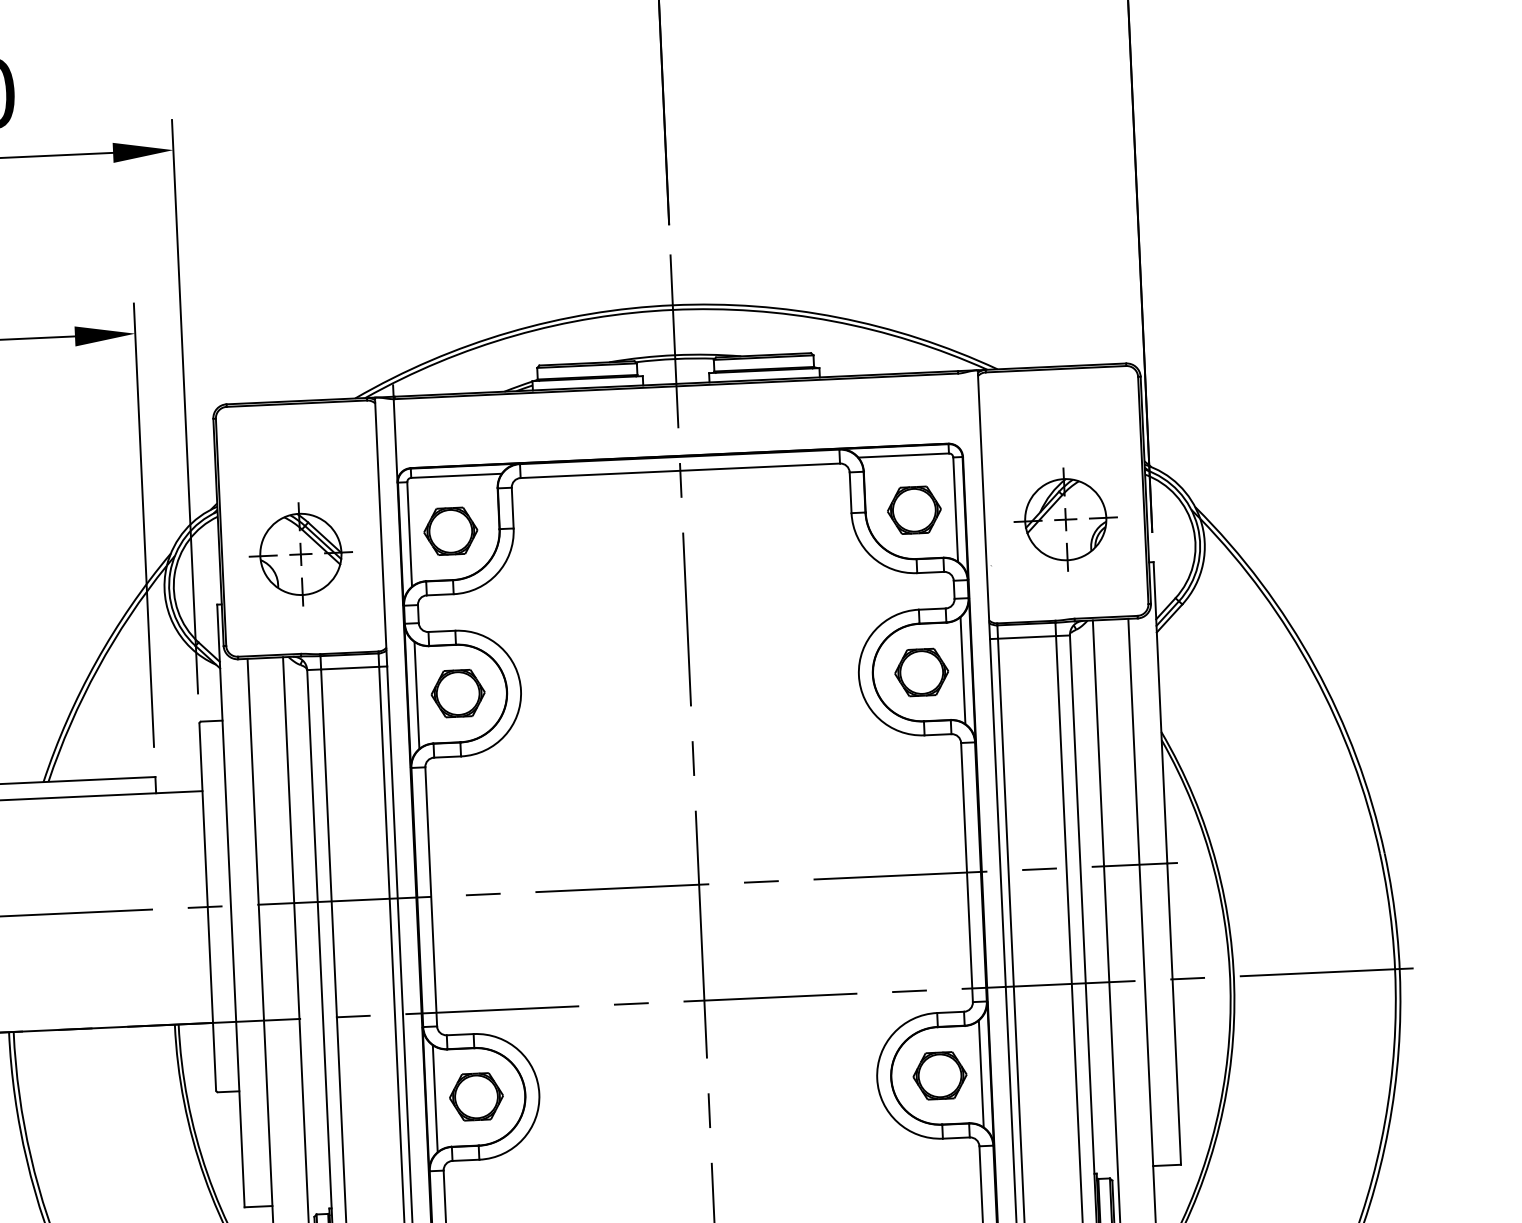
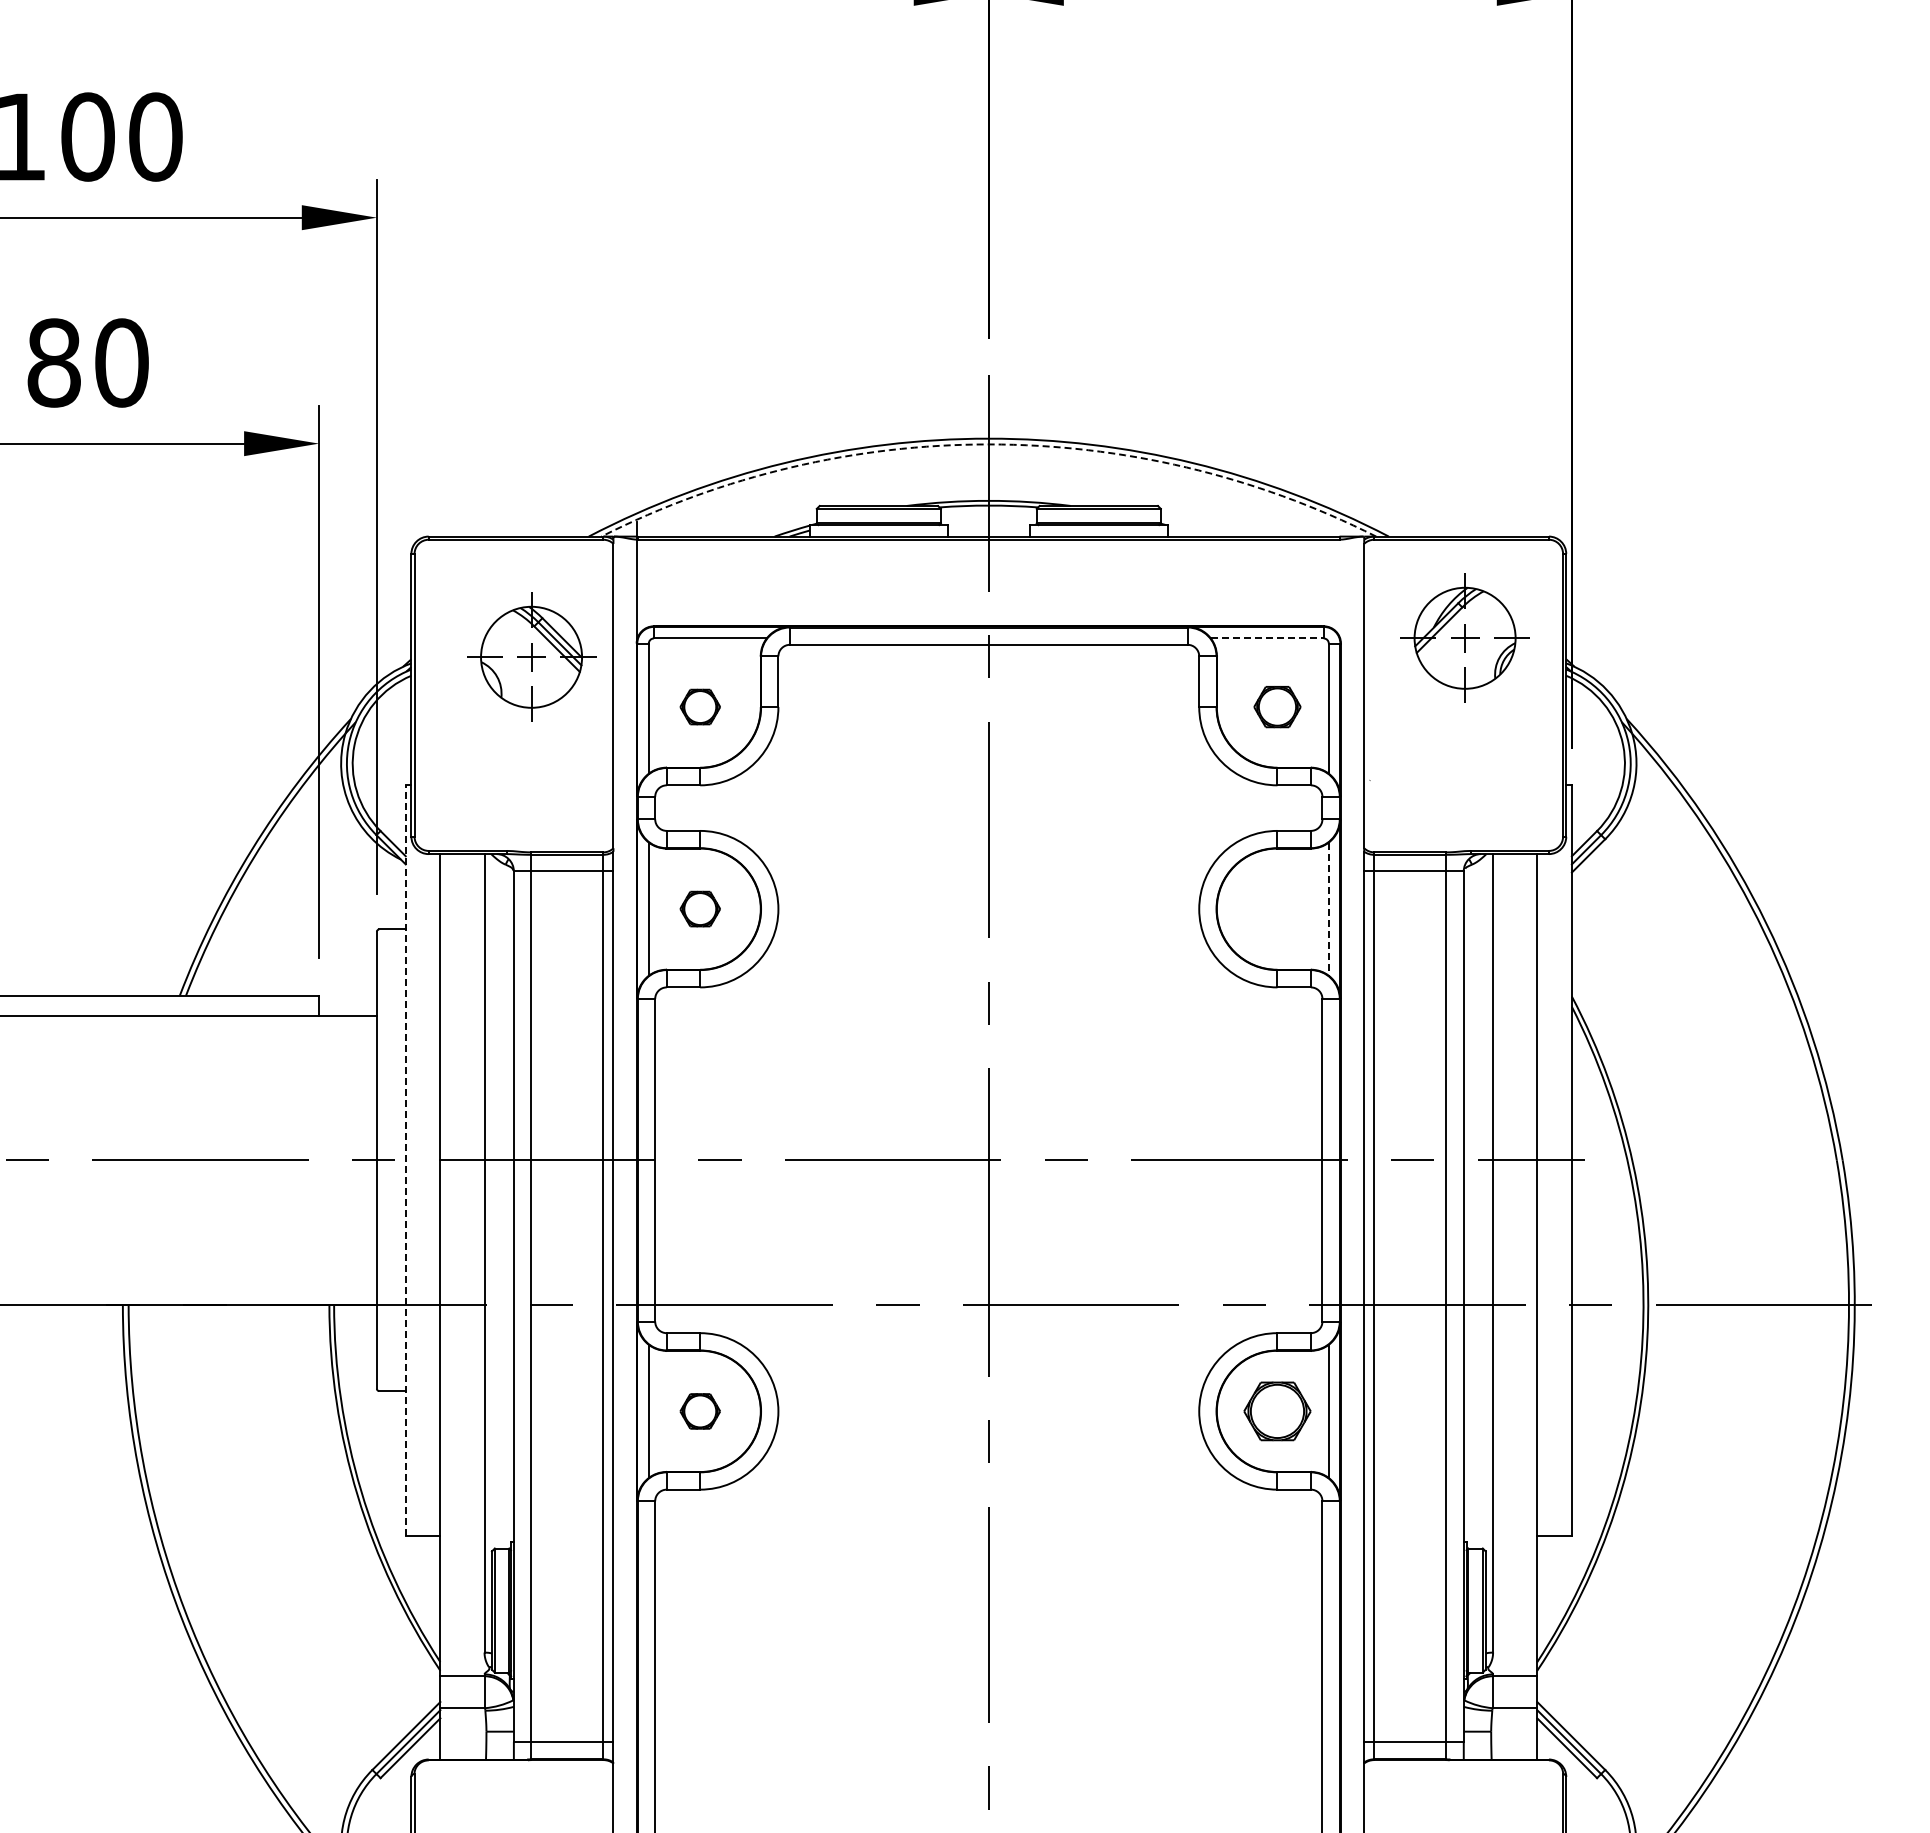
arc: (672, 309) -> (988, 444), solid -> dashed
line: (903, 455) -> (1267, 638), solid -> dashed
part: (914, 509) -> (1277, 706), size x0.7
part: (1065, 519) -> (1464, 637), moved
part: (451, 530) -> (700, 706), size x0.6
part: (300, 553) -> (531, 656), moved
line: (962, 670) -> (1328, 909), solid -> dashed
part: (921, 672) -> (1277, 908), removed
part: (458, 693) -> (700, 908), size x0.6
line: (230, 905) -> (405, 1159), solid -> dashed
part: (476, 1096) -> (700, 1411), size x0.6

